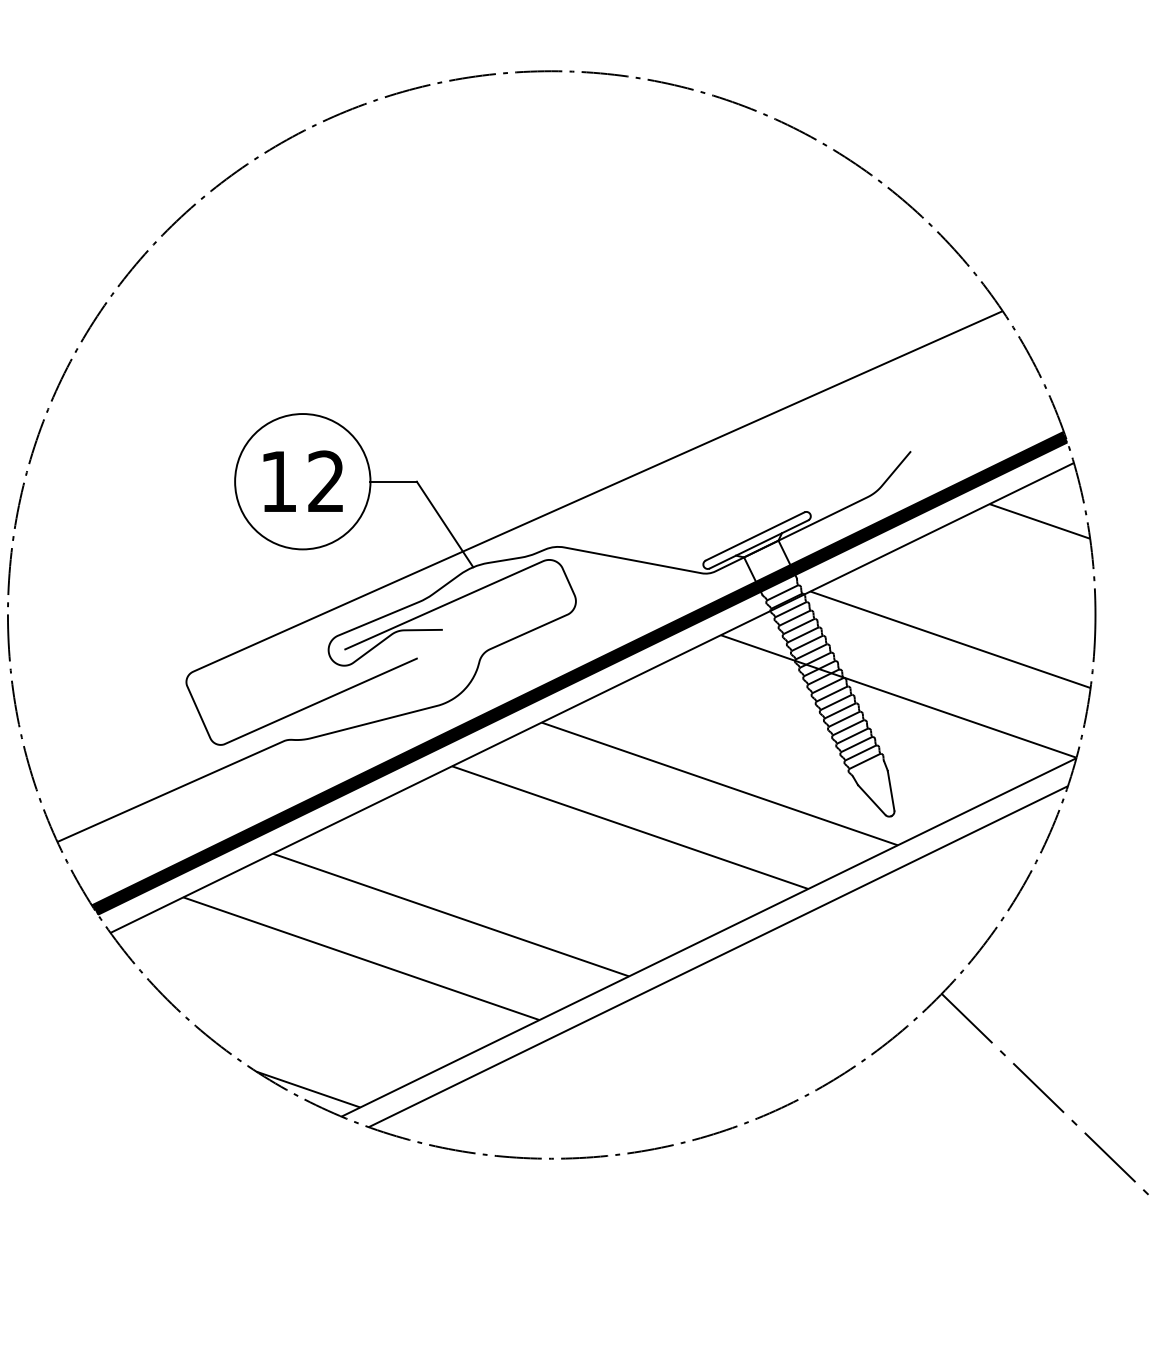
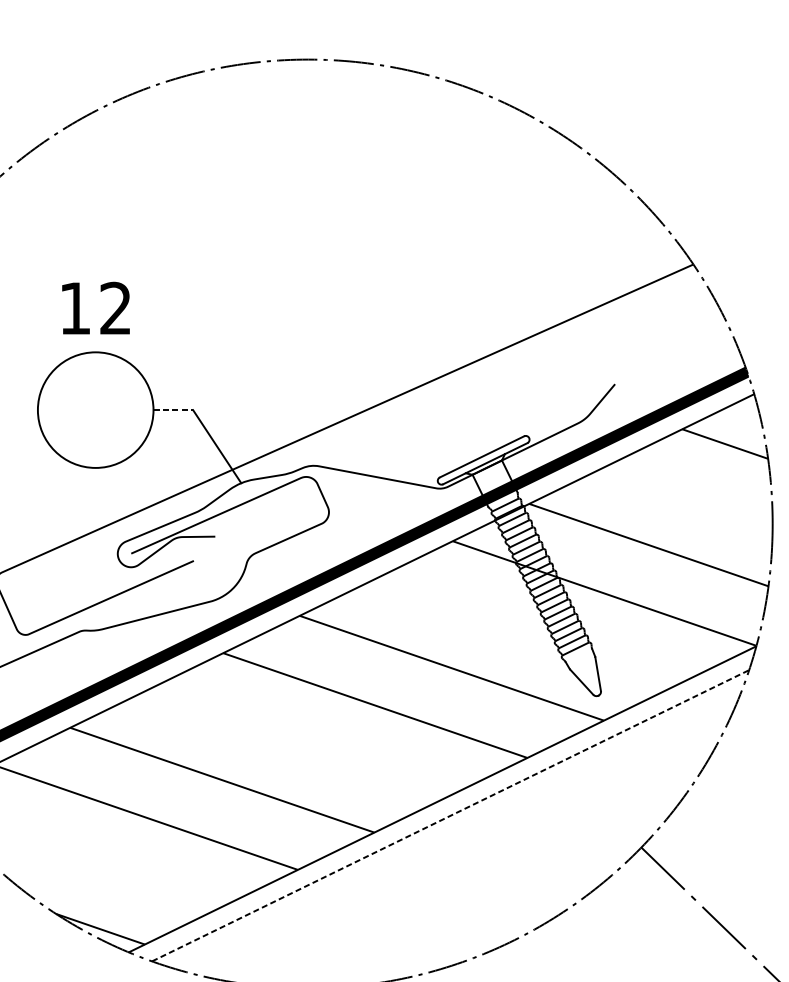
text: (302, 480) -> (95, 307), moved
line: (394, 481) -> (174, 409), solid -> dashed
line: (718, 956) -> (450, 815), solid -> dashed

